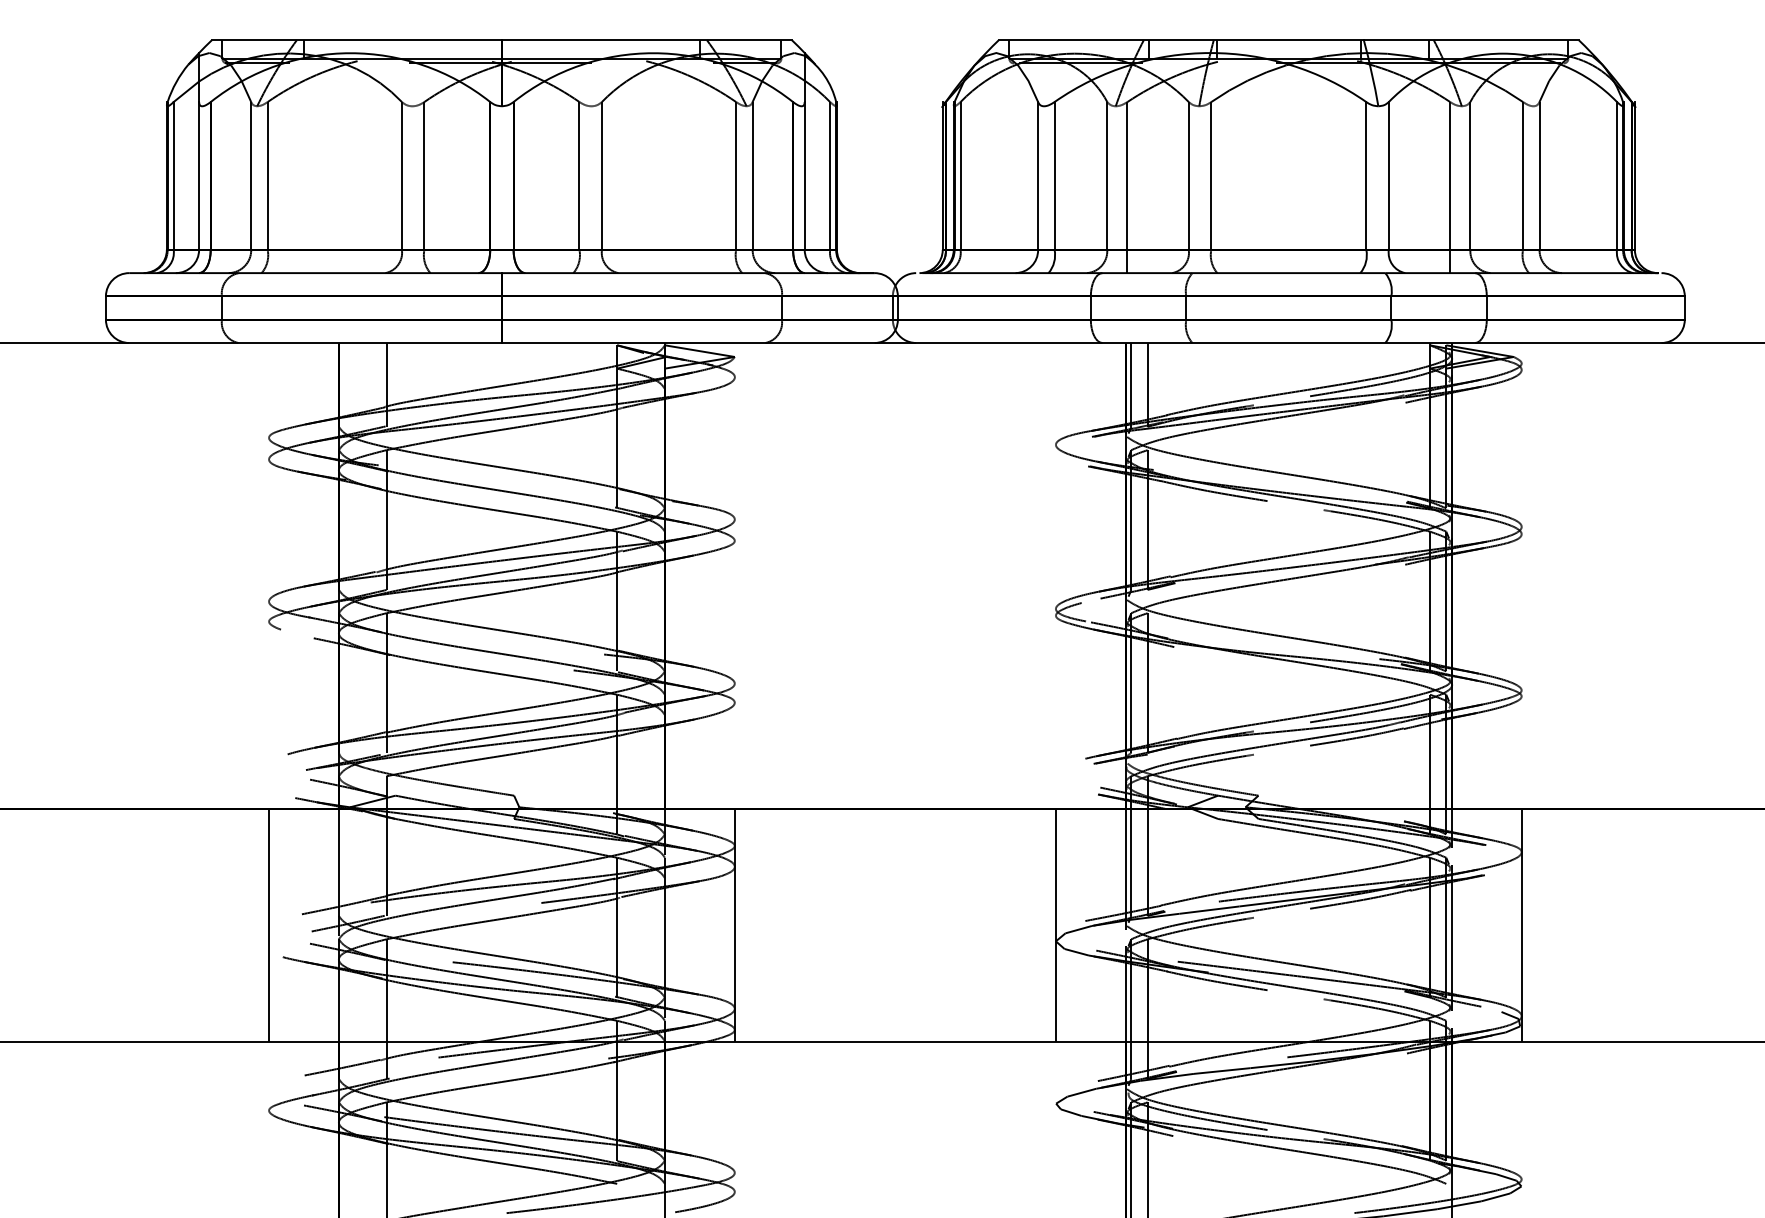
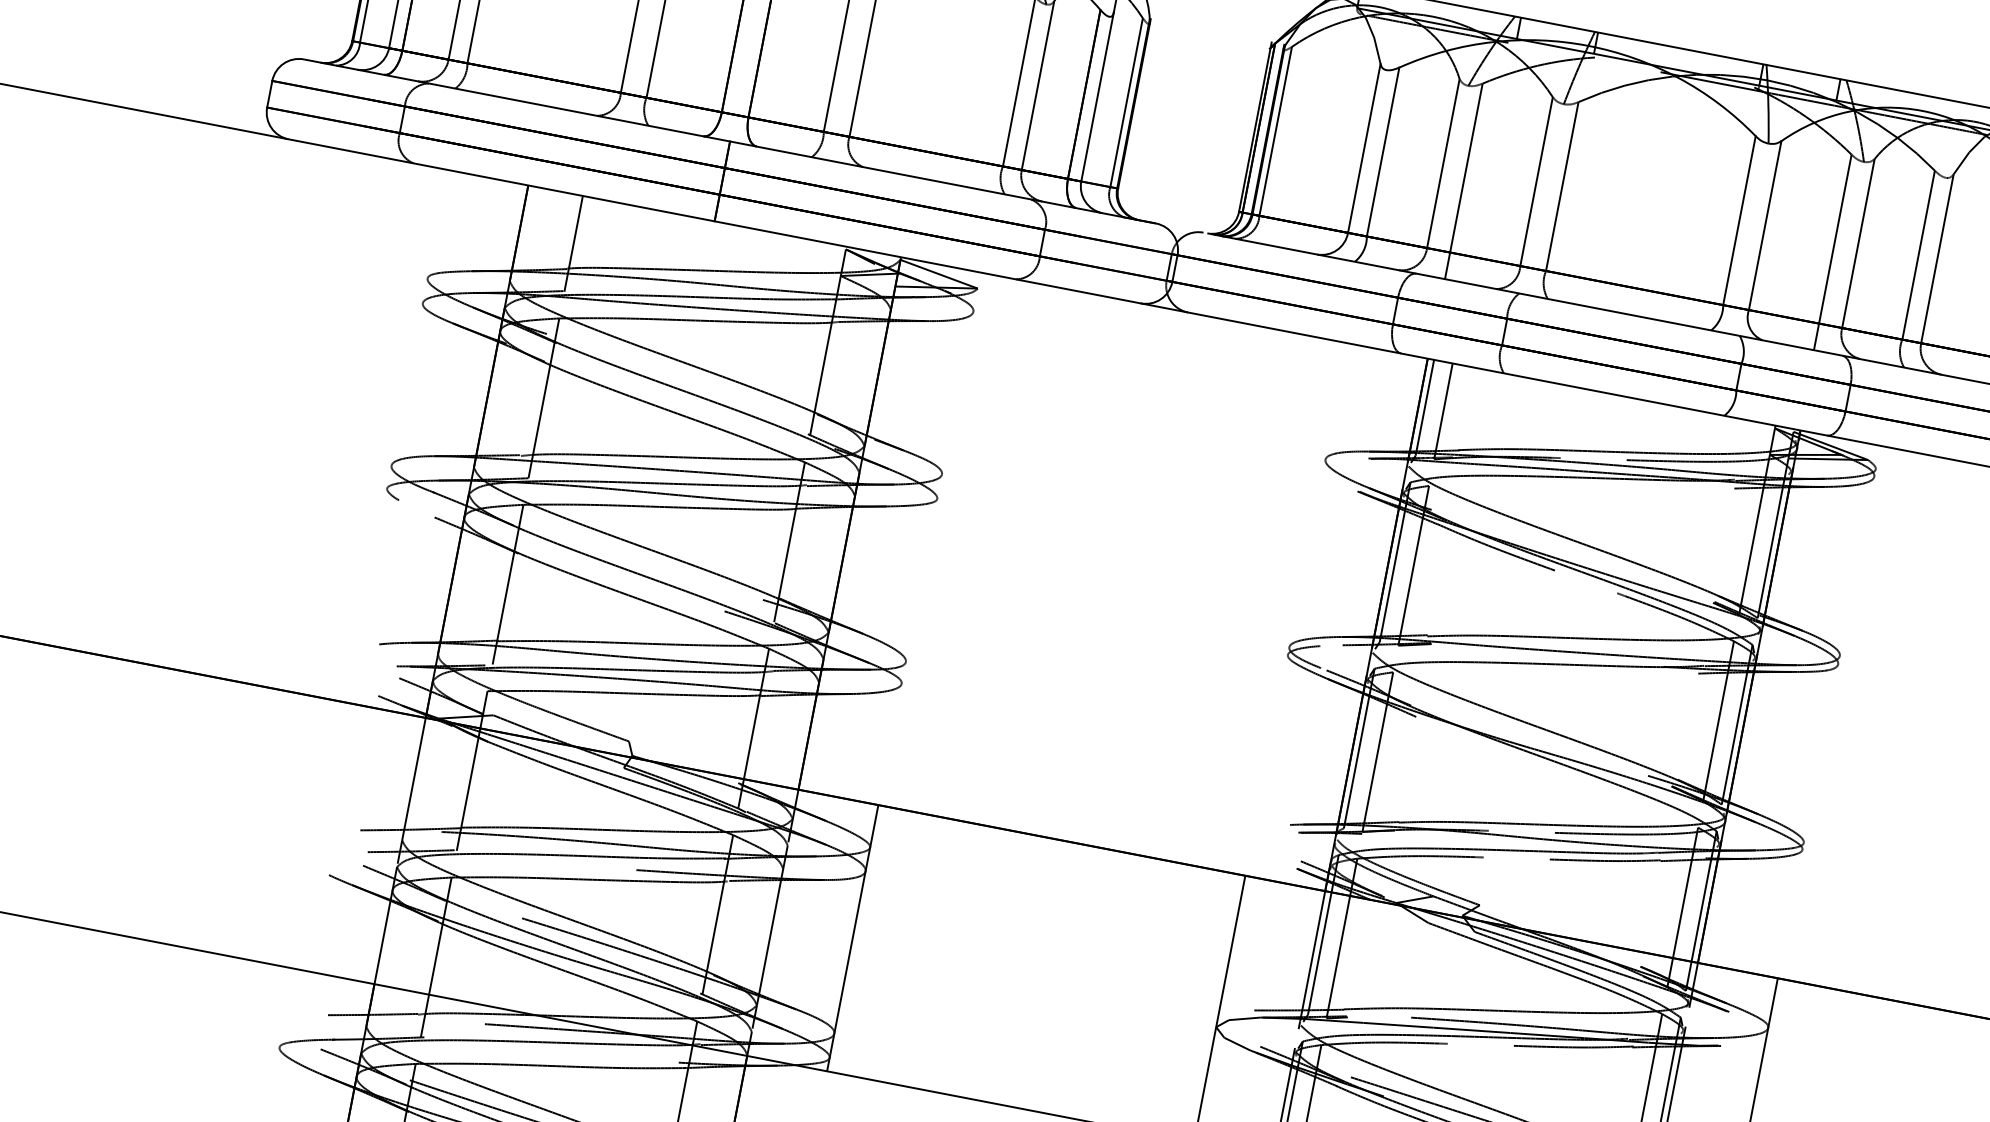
line: (268, 924) -> (319, 834), removed

